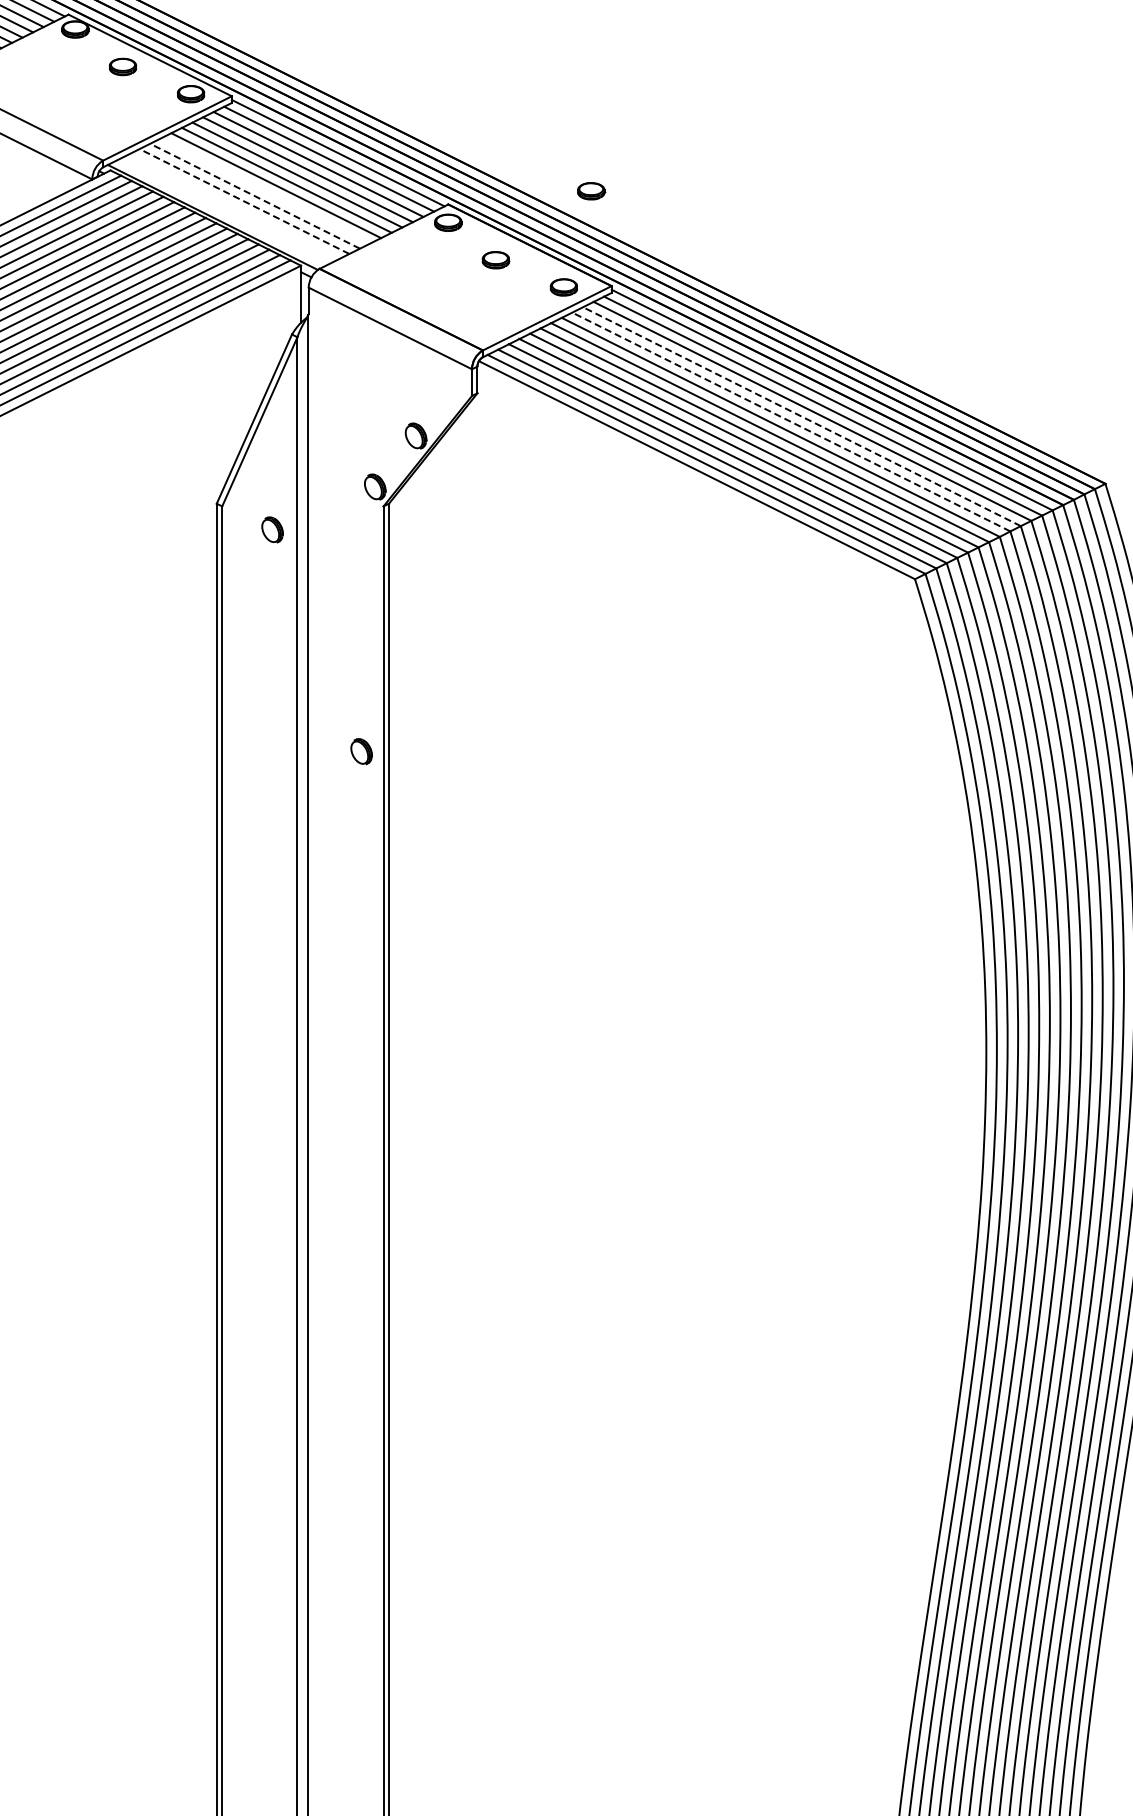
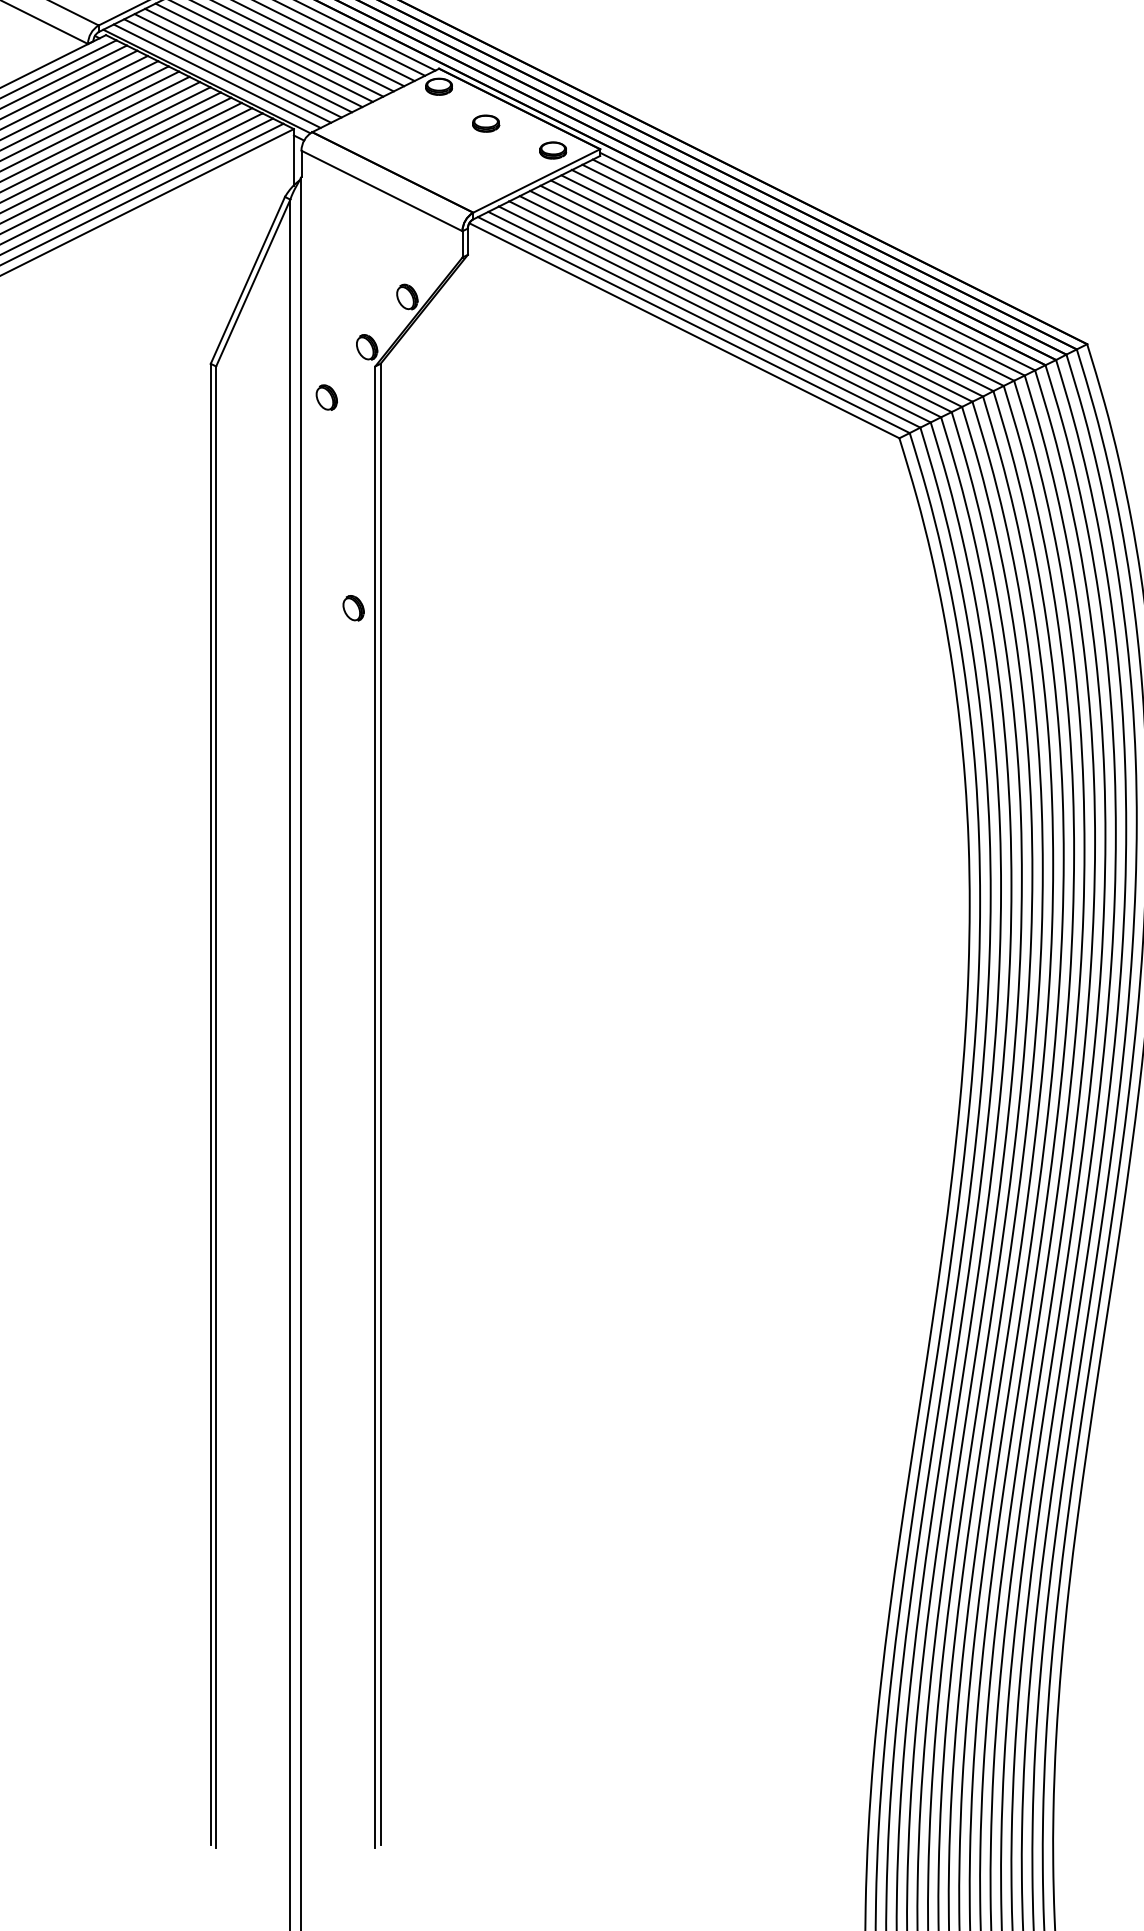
line: (265, 191) -> (258, 55), added
part: (591, 191) -> (580, 55), removed
line: (255, 196) -> (248, 60), dashed -> solid
line: (244, 201) -> (238, 65), dashed -> solid
line: (233, 206) -> (227, 70), added
line: (222, 211) -> (216, 75), added
line: (801, 416) -> (787, 277), dashed -> solid
line: (790, 422) -> (776, 283), dashed -> solid
part: (272, 529) -> (326, 397), moved

